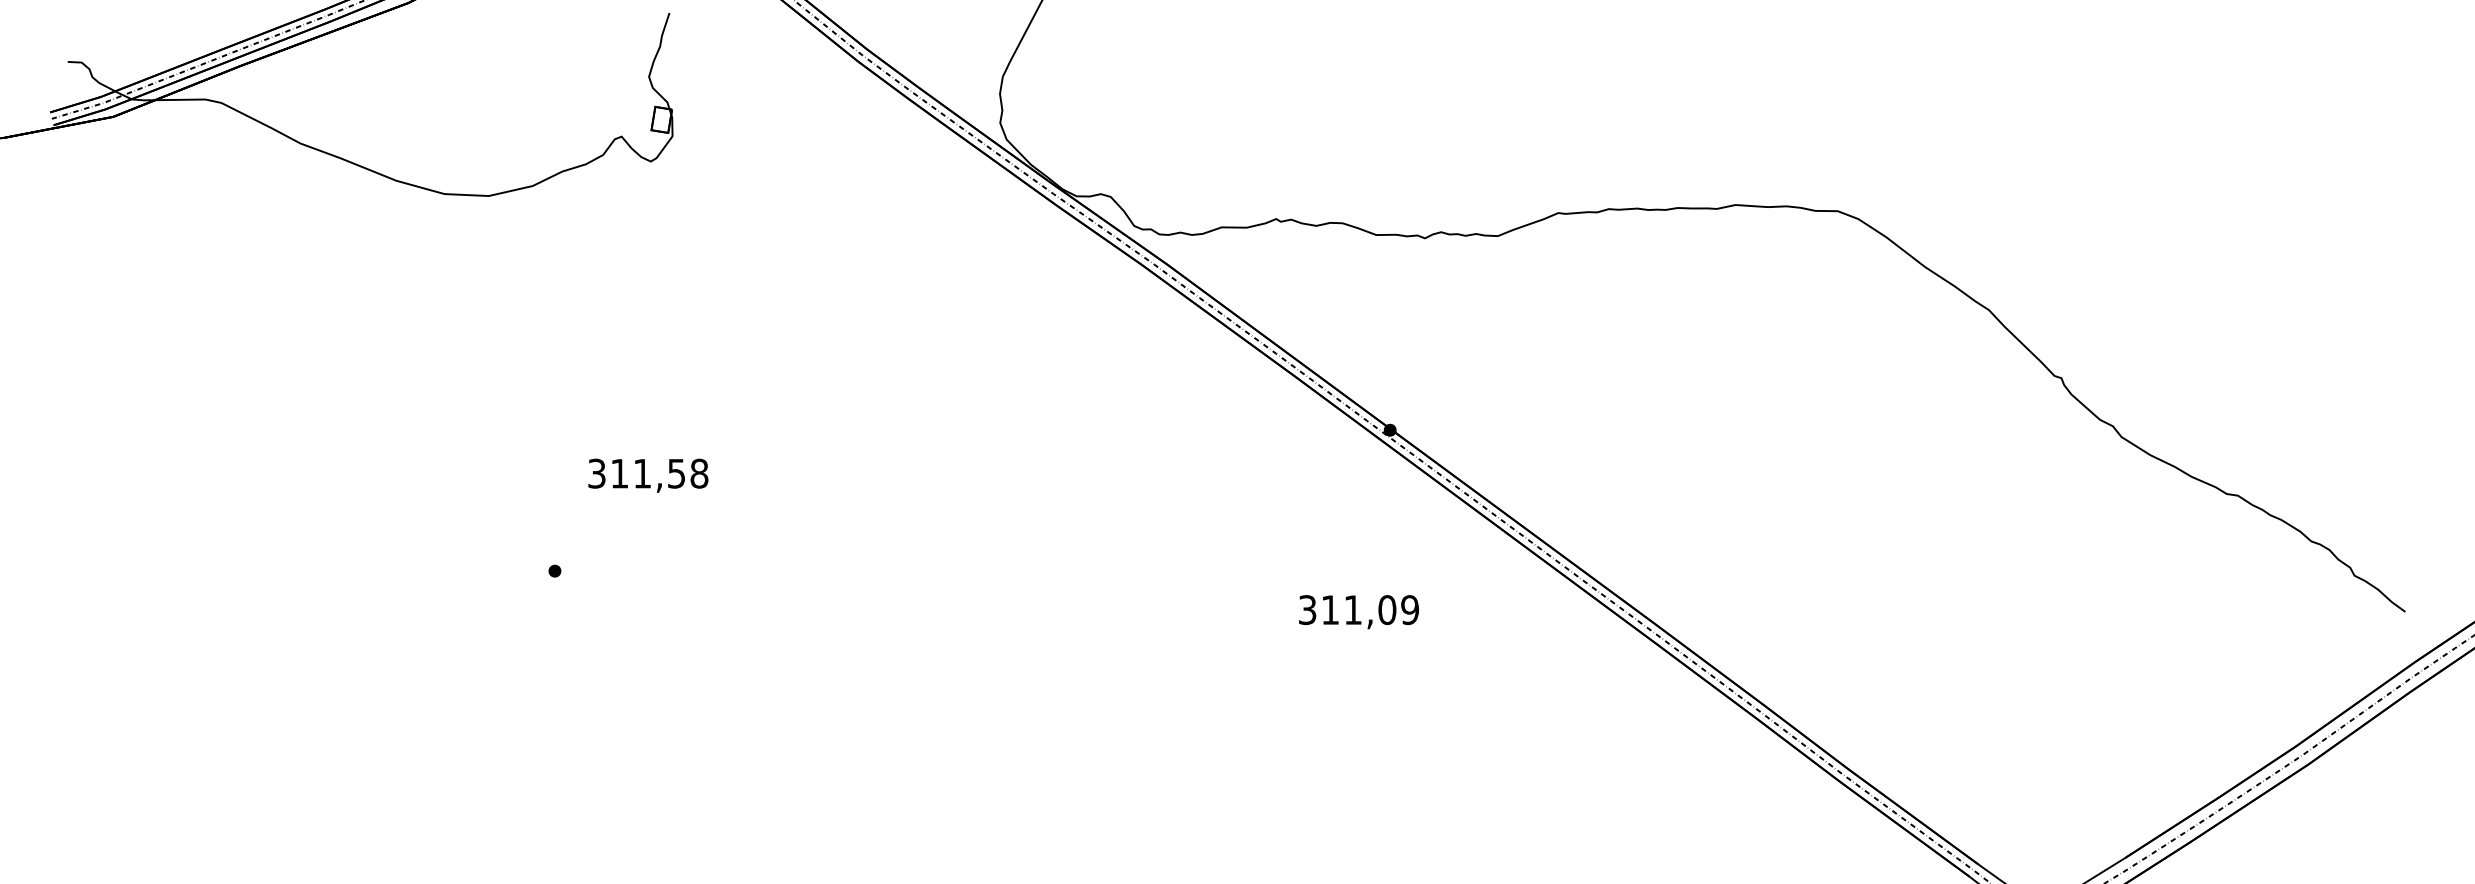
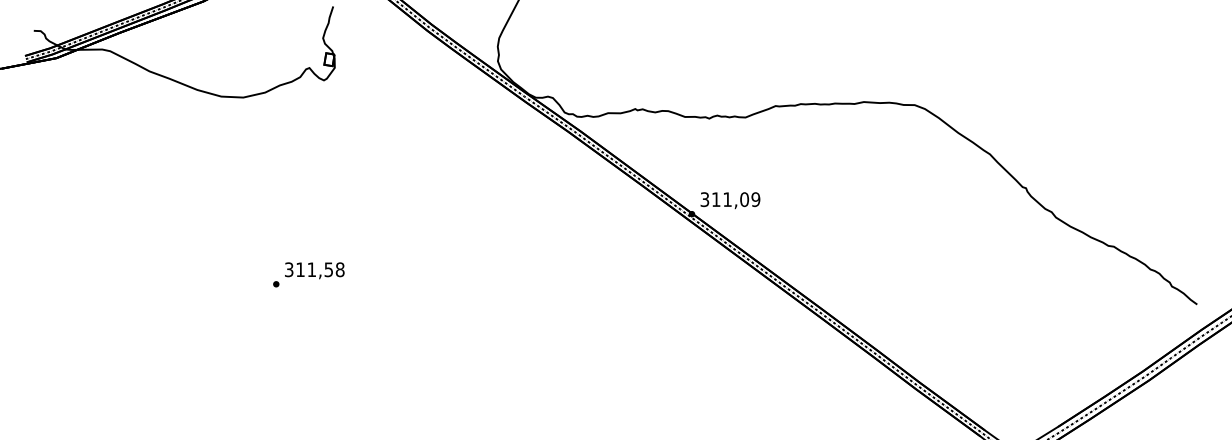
text: (647, 475) -> (314, 270), moved
text: (1359, 611) -> (730, 200), moved

